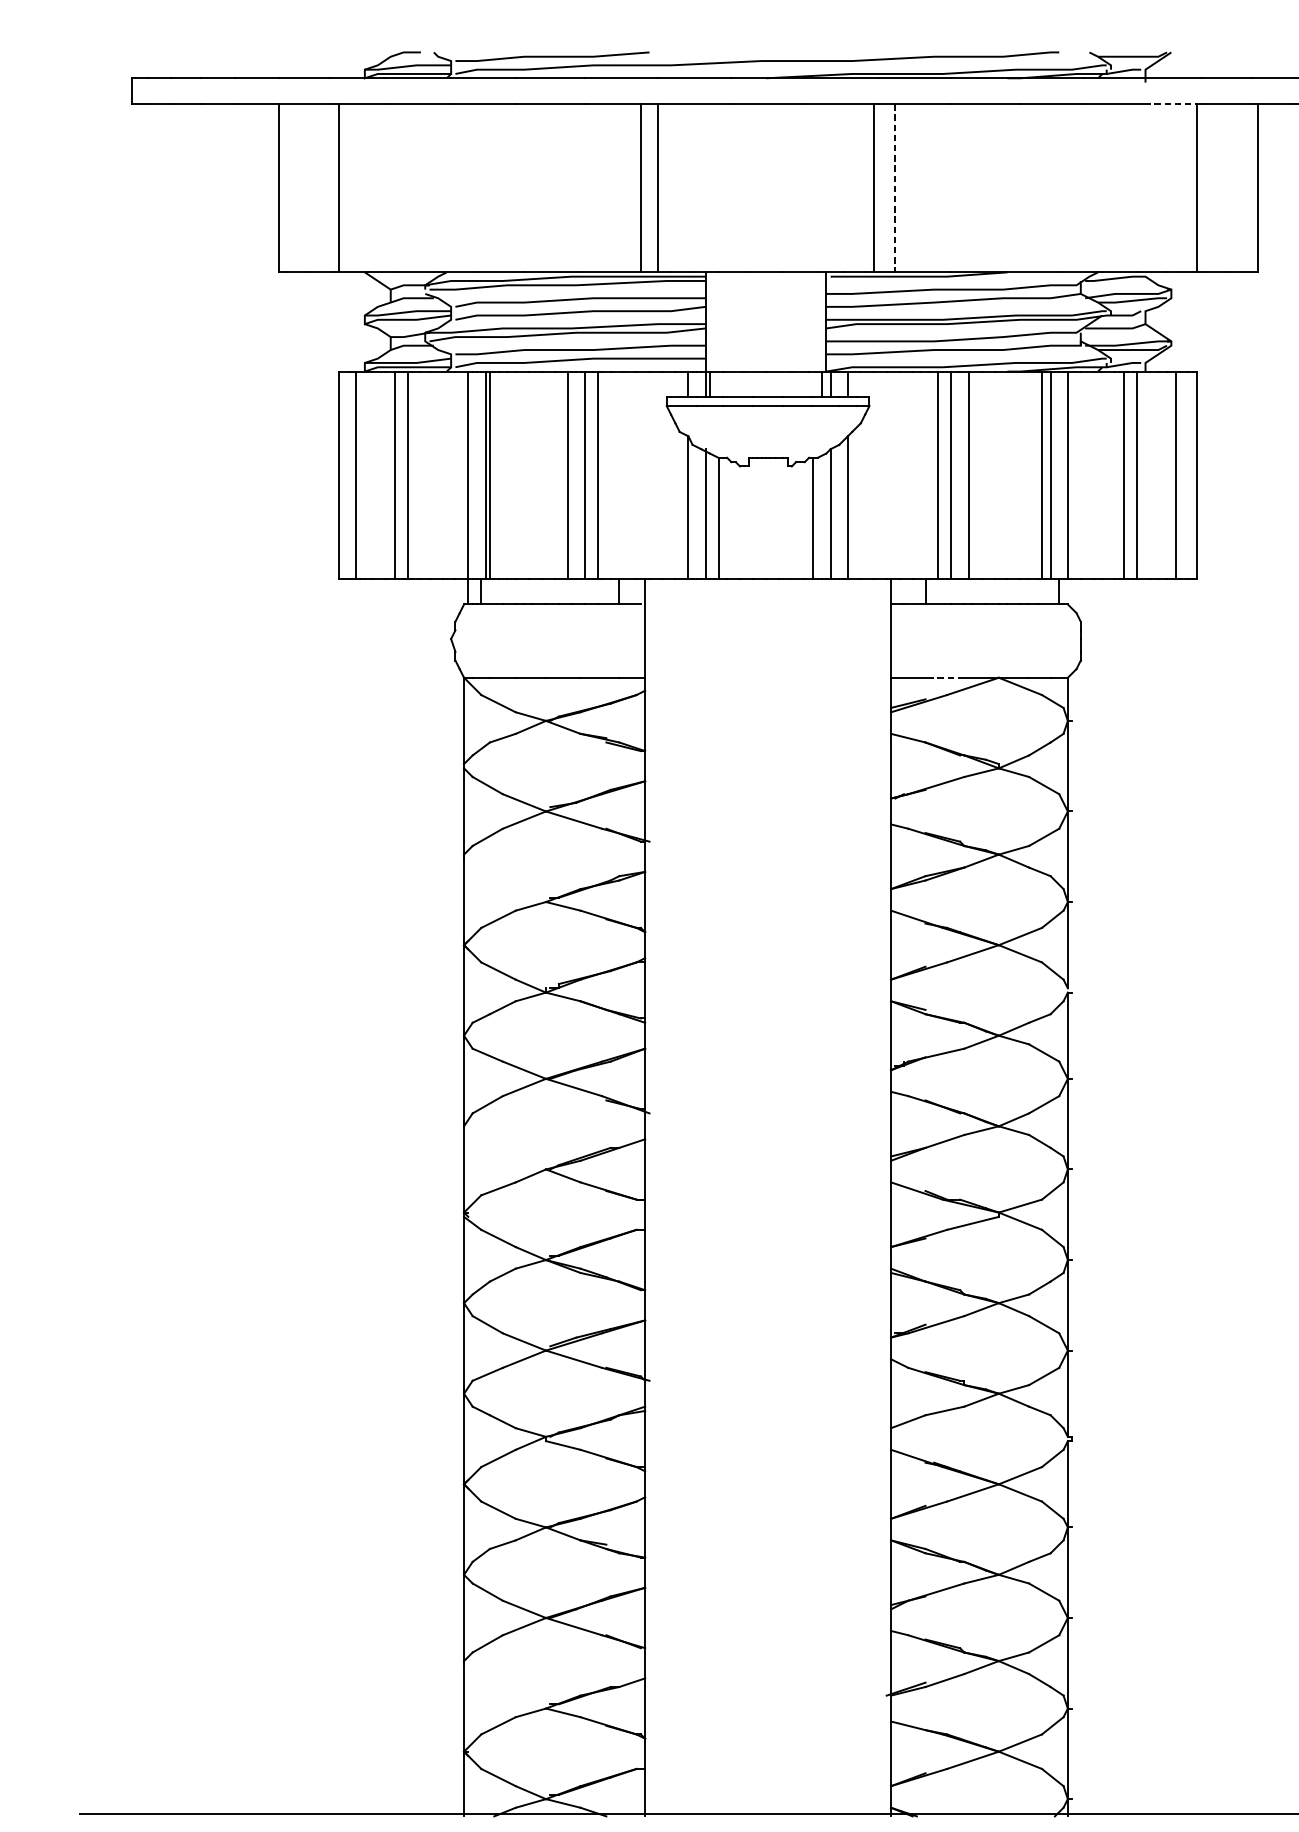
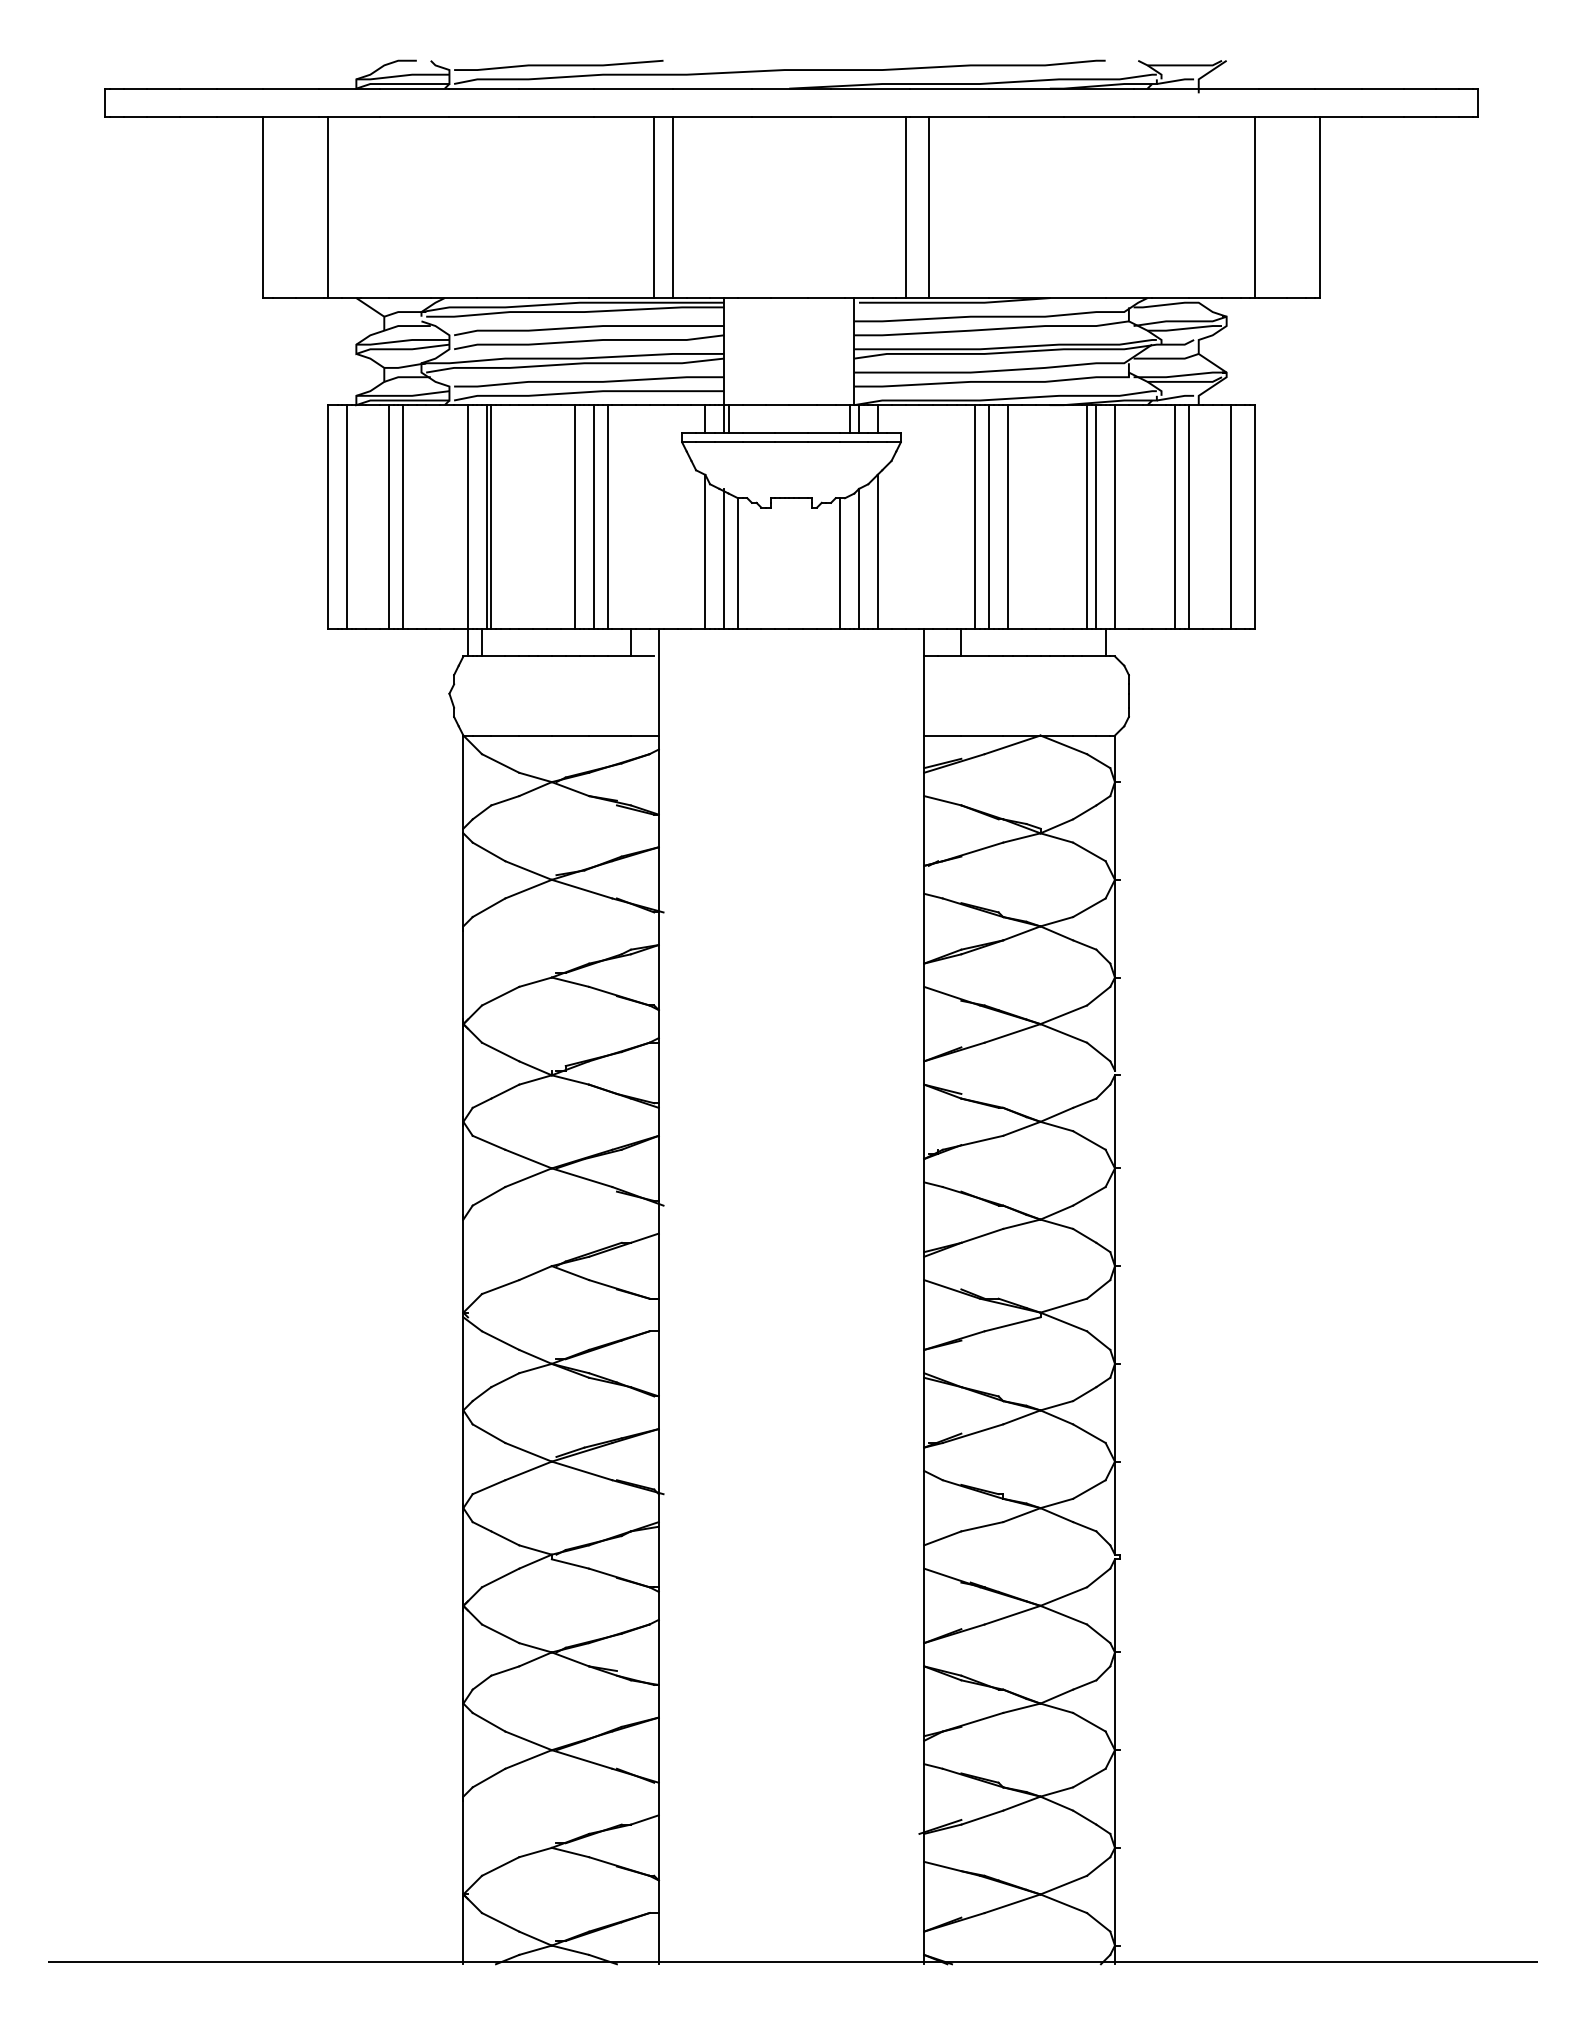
line: (1173, 104) -> (1228, 116), dashed -> solid
line: (895, 188) -> (928, 207), dashed -> solid
line: (945, 677) -> (982, 735), dashed -> solid

